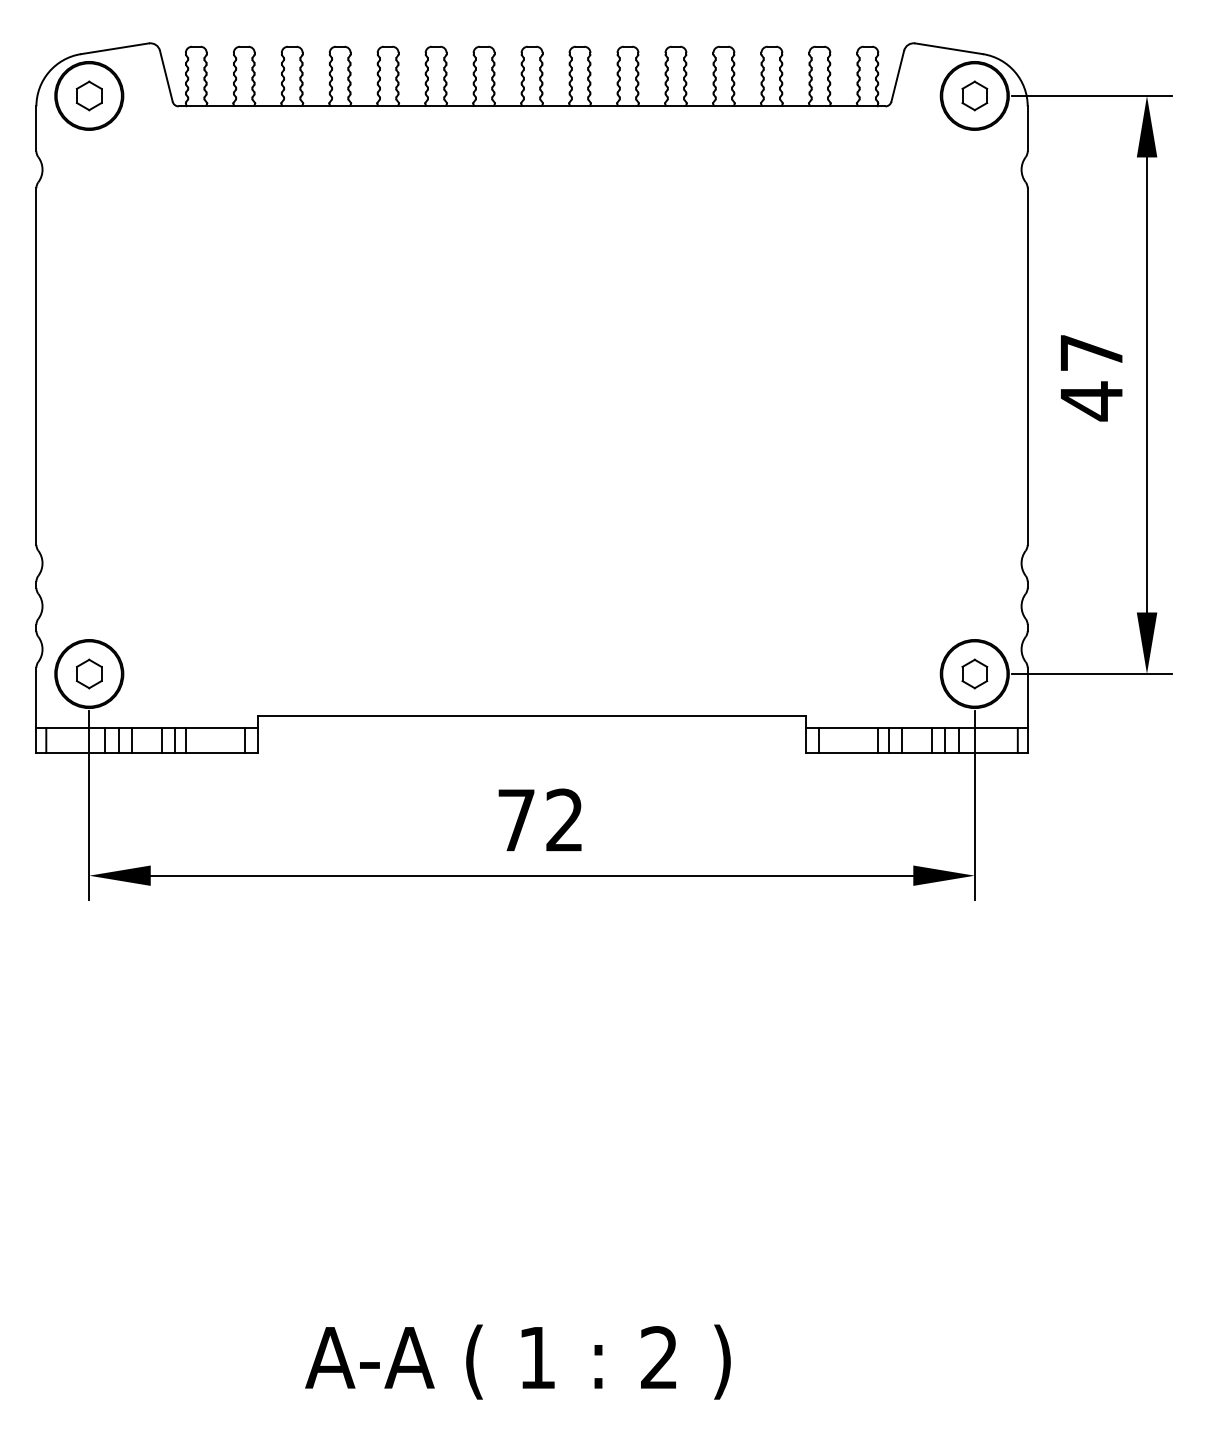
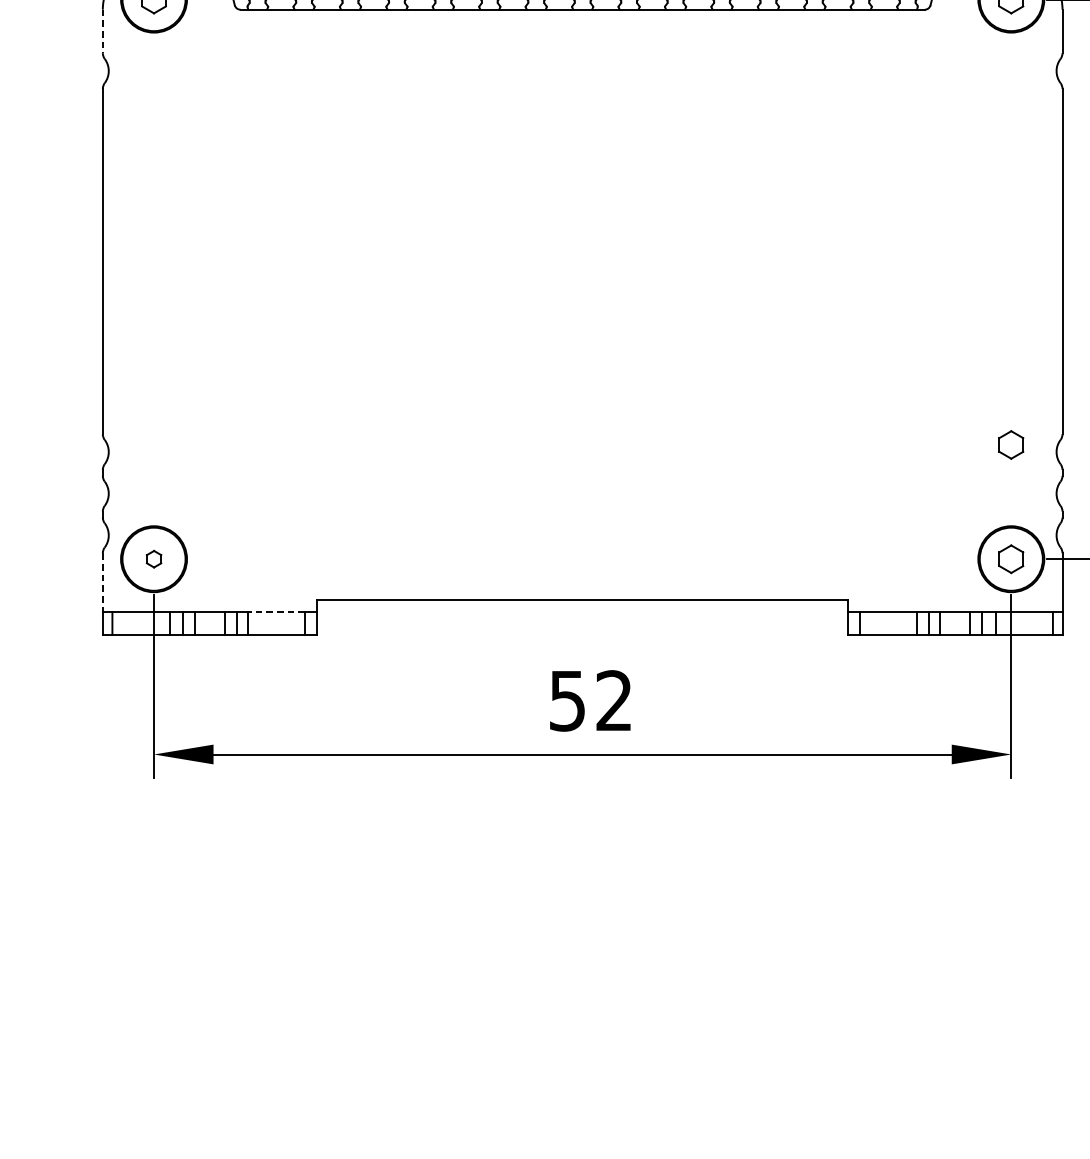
line: (36, 129) -> (102, 32), solid -> dashed
part: (974, 555) -> (1011, 444), added
part: (89, 673) -> (154, 558), size x0.6
line: (36, 698) -> (102, 582), solid -> dashed
line: (215, 728) -> (276, 611), solid -> dashed
text: (516, 820) -> (567, 701), 72 -> 52

